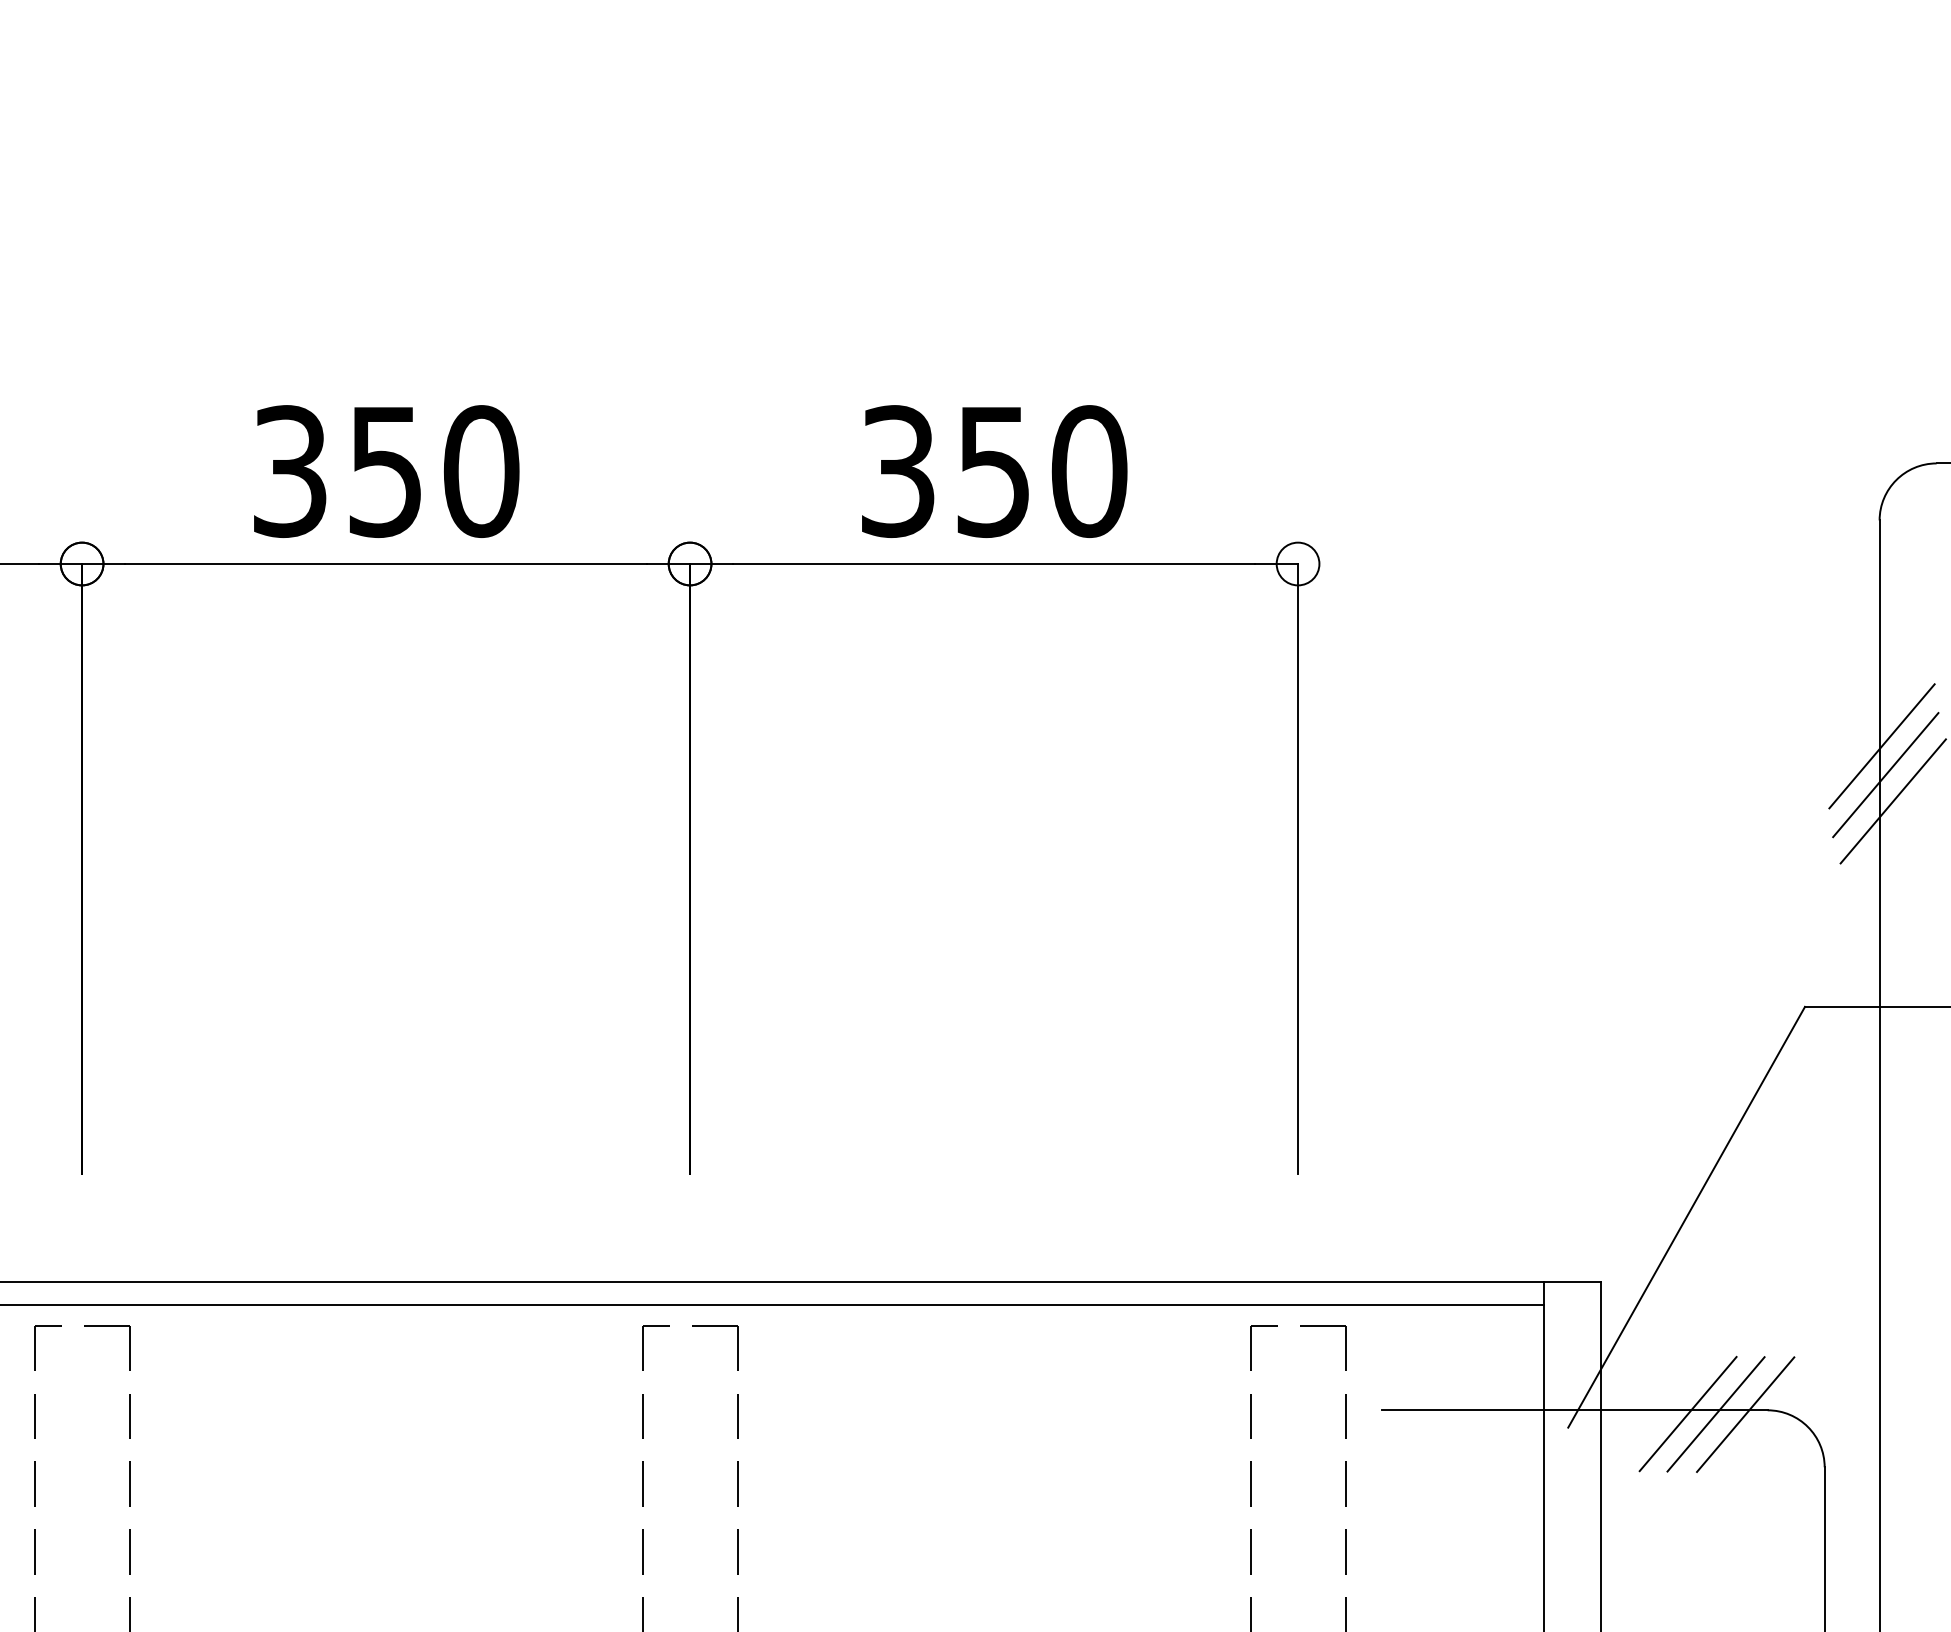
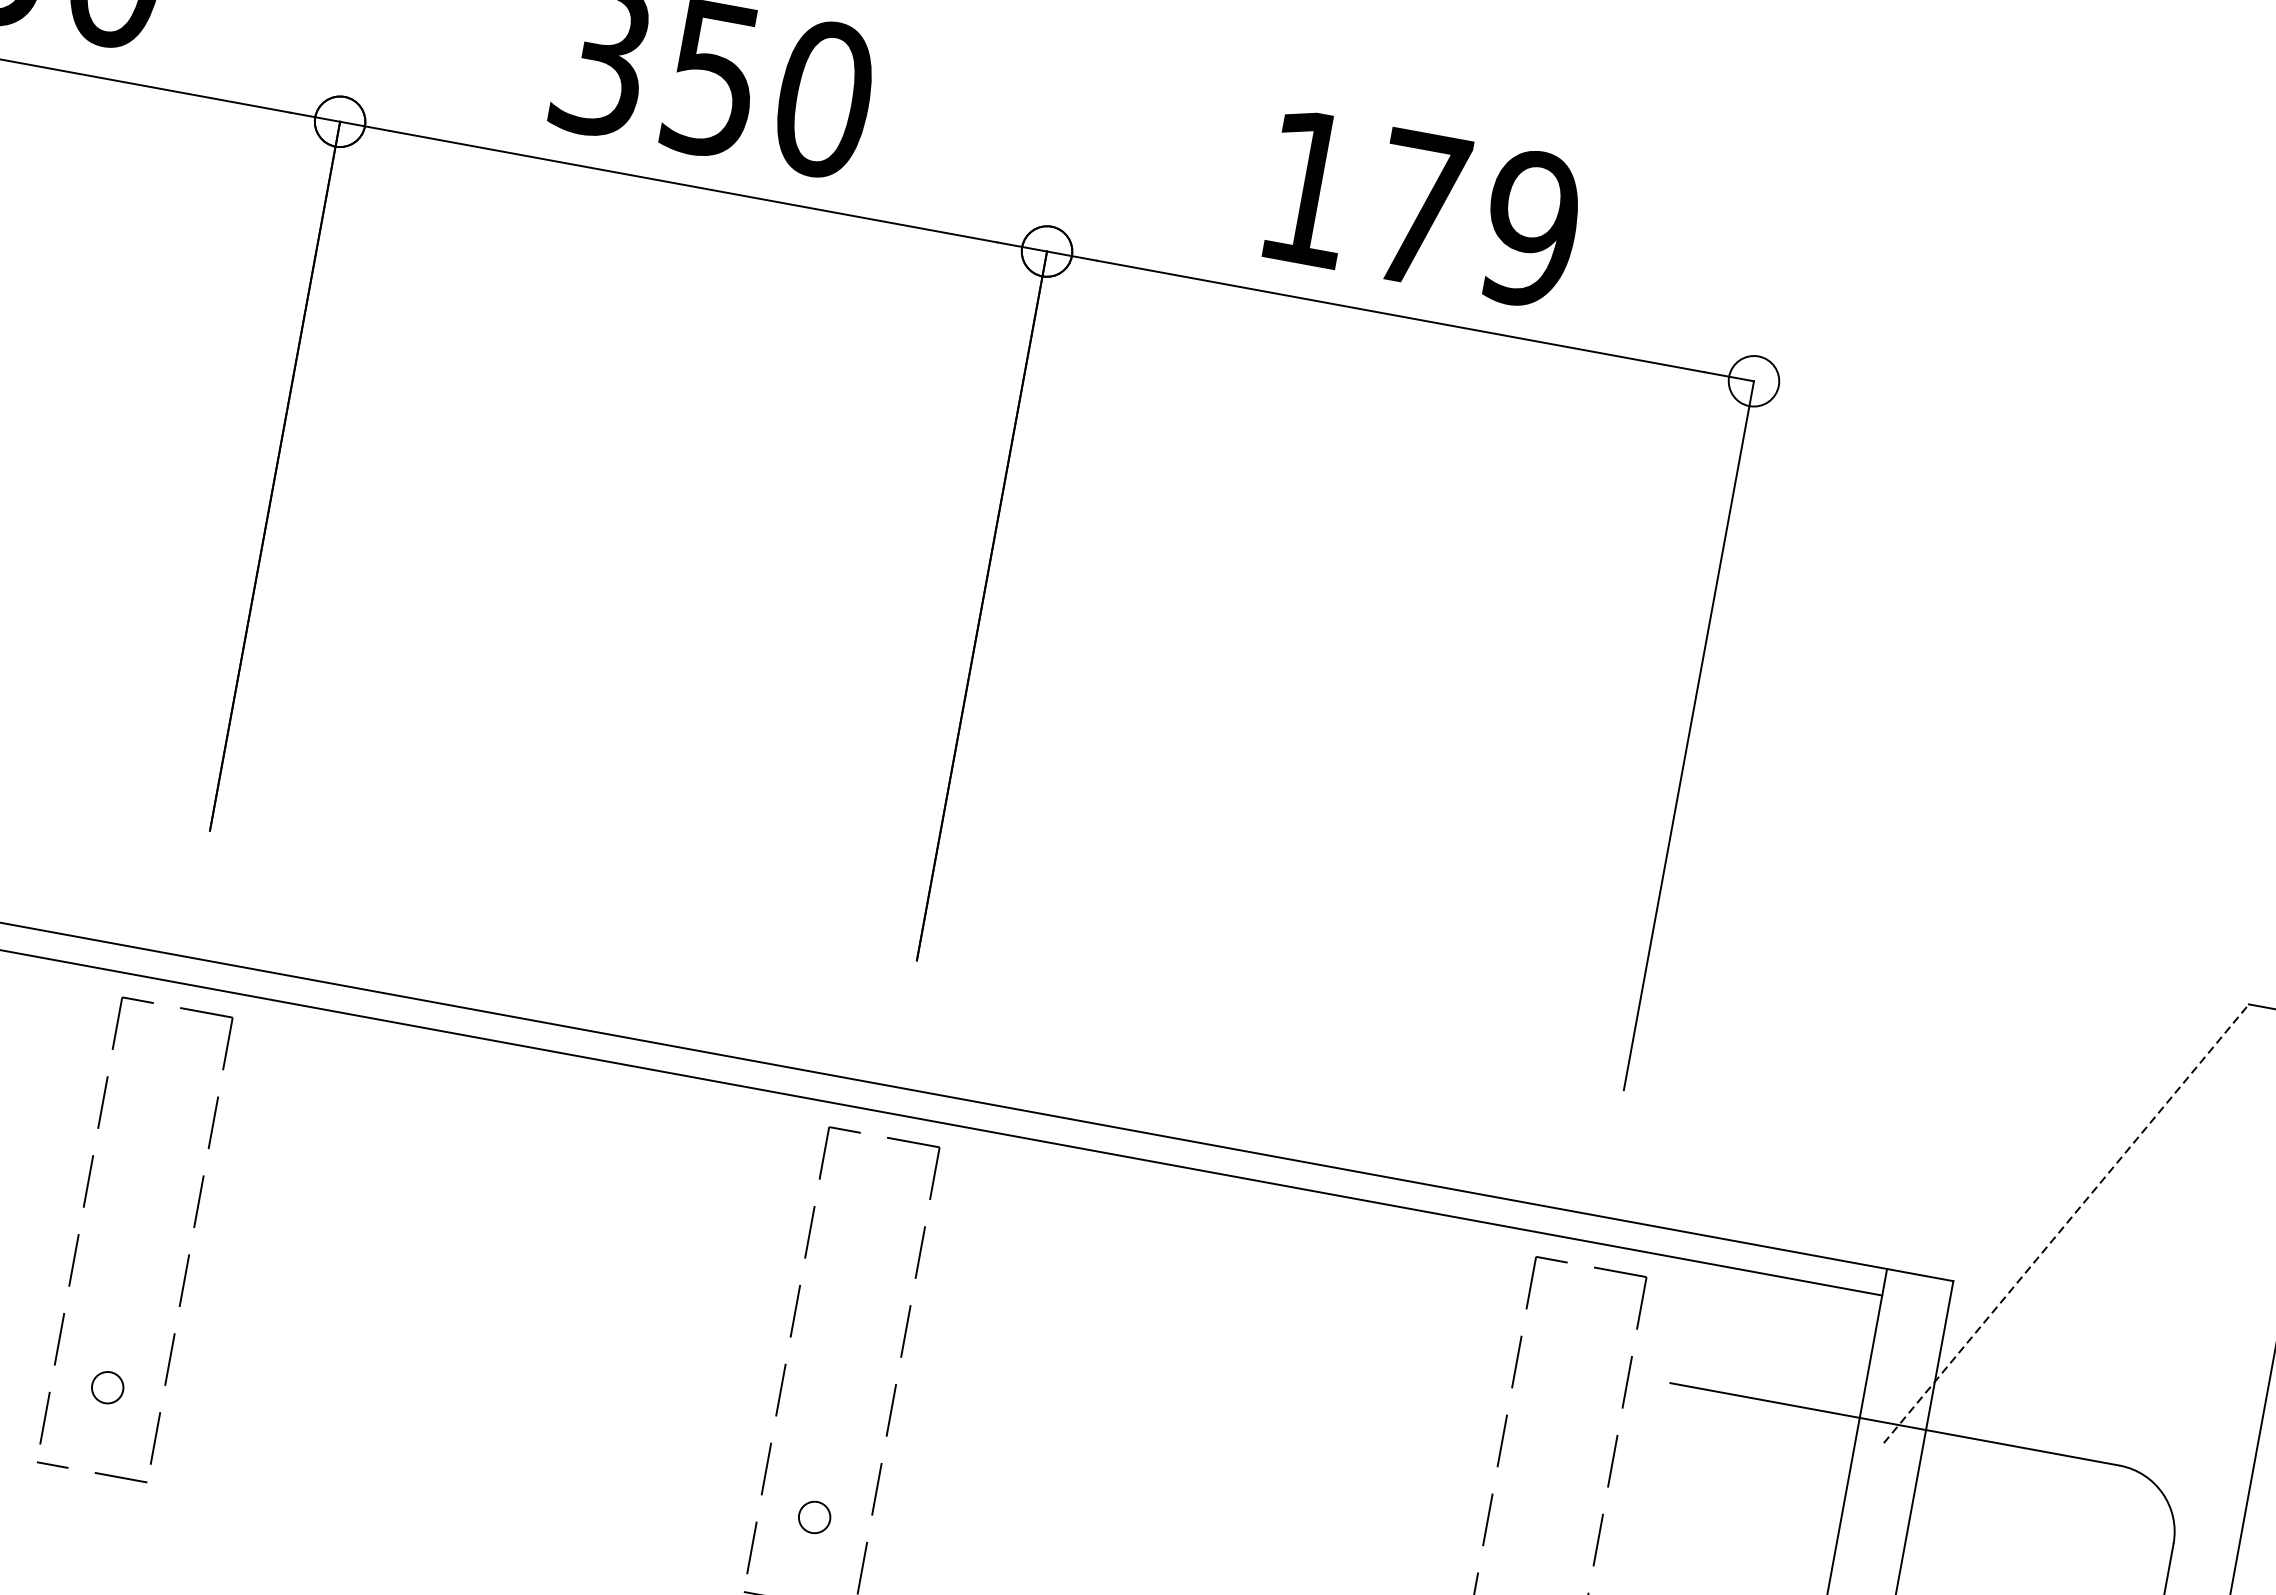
text: (994, 471) -> (1420, 208), 350 -> 179
line: (1686, 1216) -> (2066, 1222), solid -> dashed
line: (1687, 1413) -> (2025, 1452), removed
line: (1715, 1414) -> (2057, 1459), removed
line: (1745, 1414) -> (2092, 1465), removed

